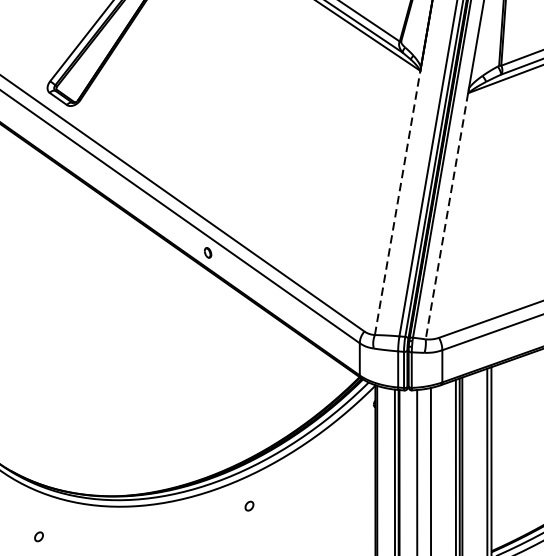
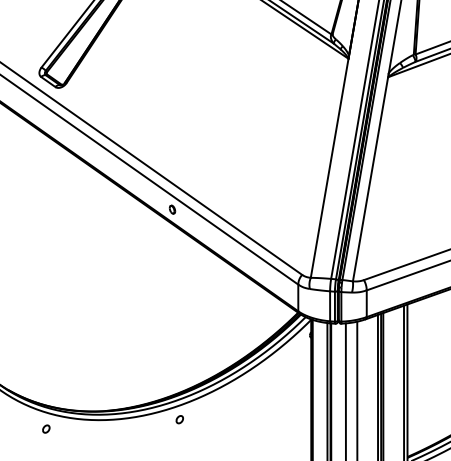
line: (397, 202) -> (329, 167), dashed -> solid
line: (446, 216) -> (370, 179), dashed -> solid
part: (249, 505) -> (179, 419), moved
part: (39, 536) -> (46, 428), moved

